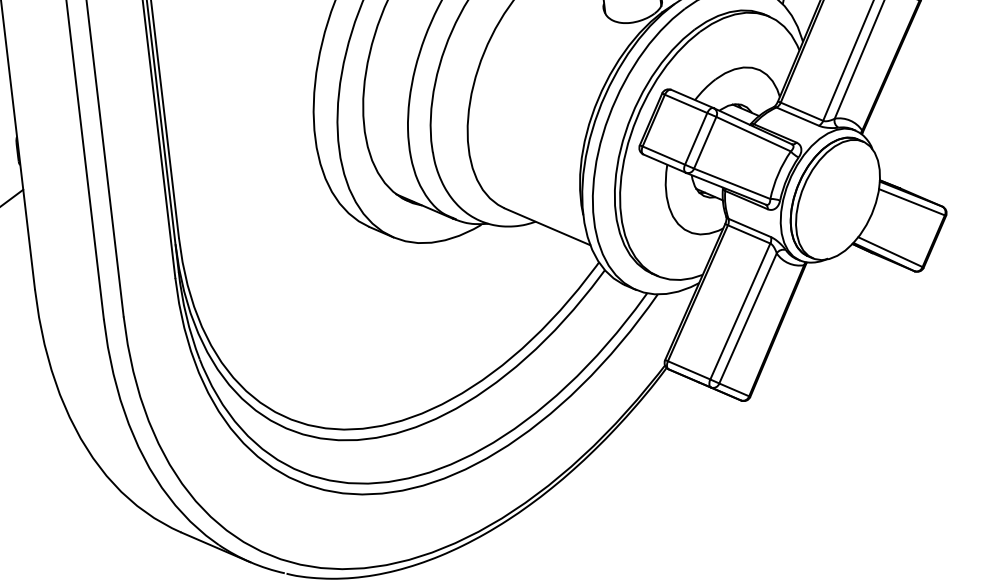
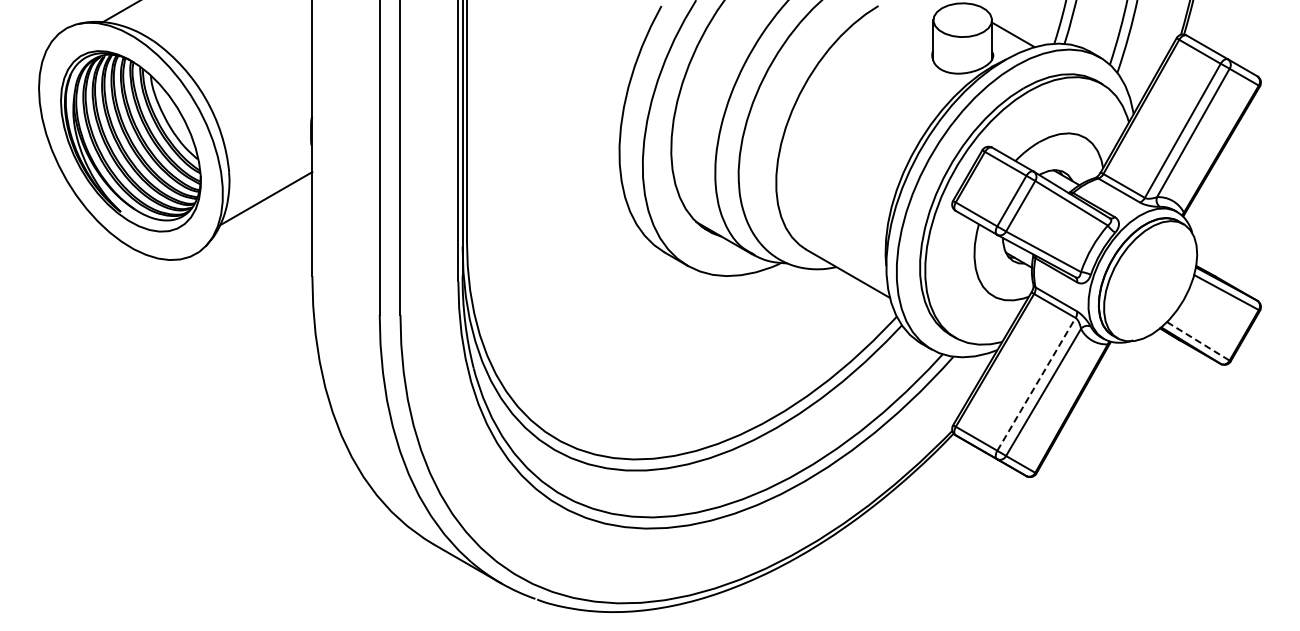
line: (890, 252) -> (1198, 341), solid -> dashed
line: (740, 310) -> (1036, 383), solid -> dashed

